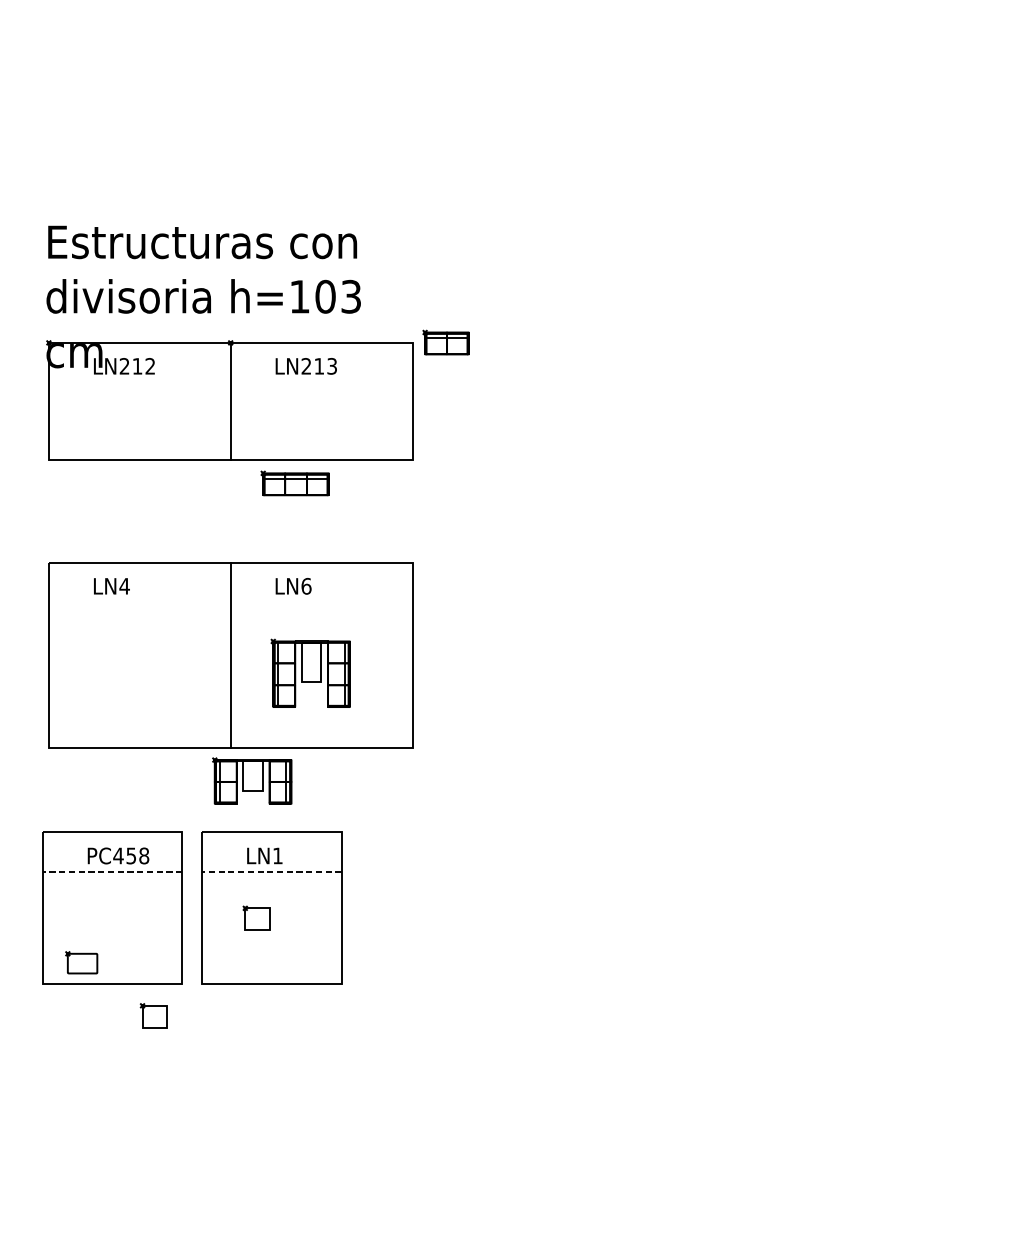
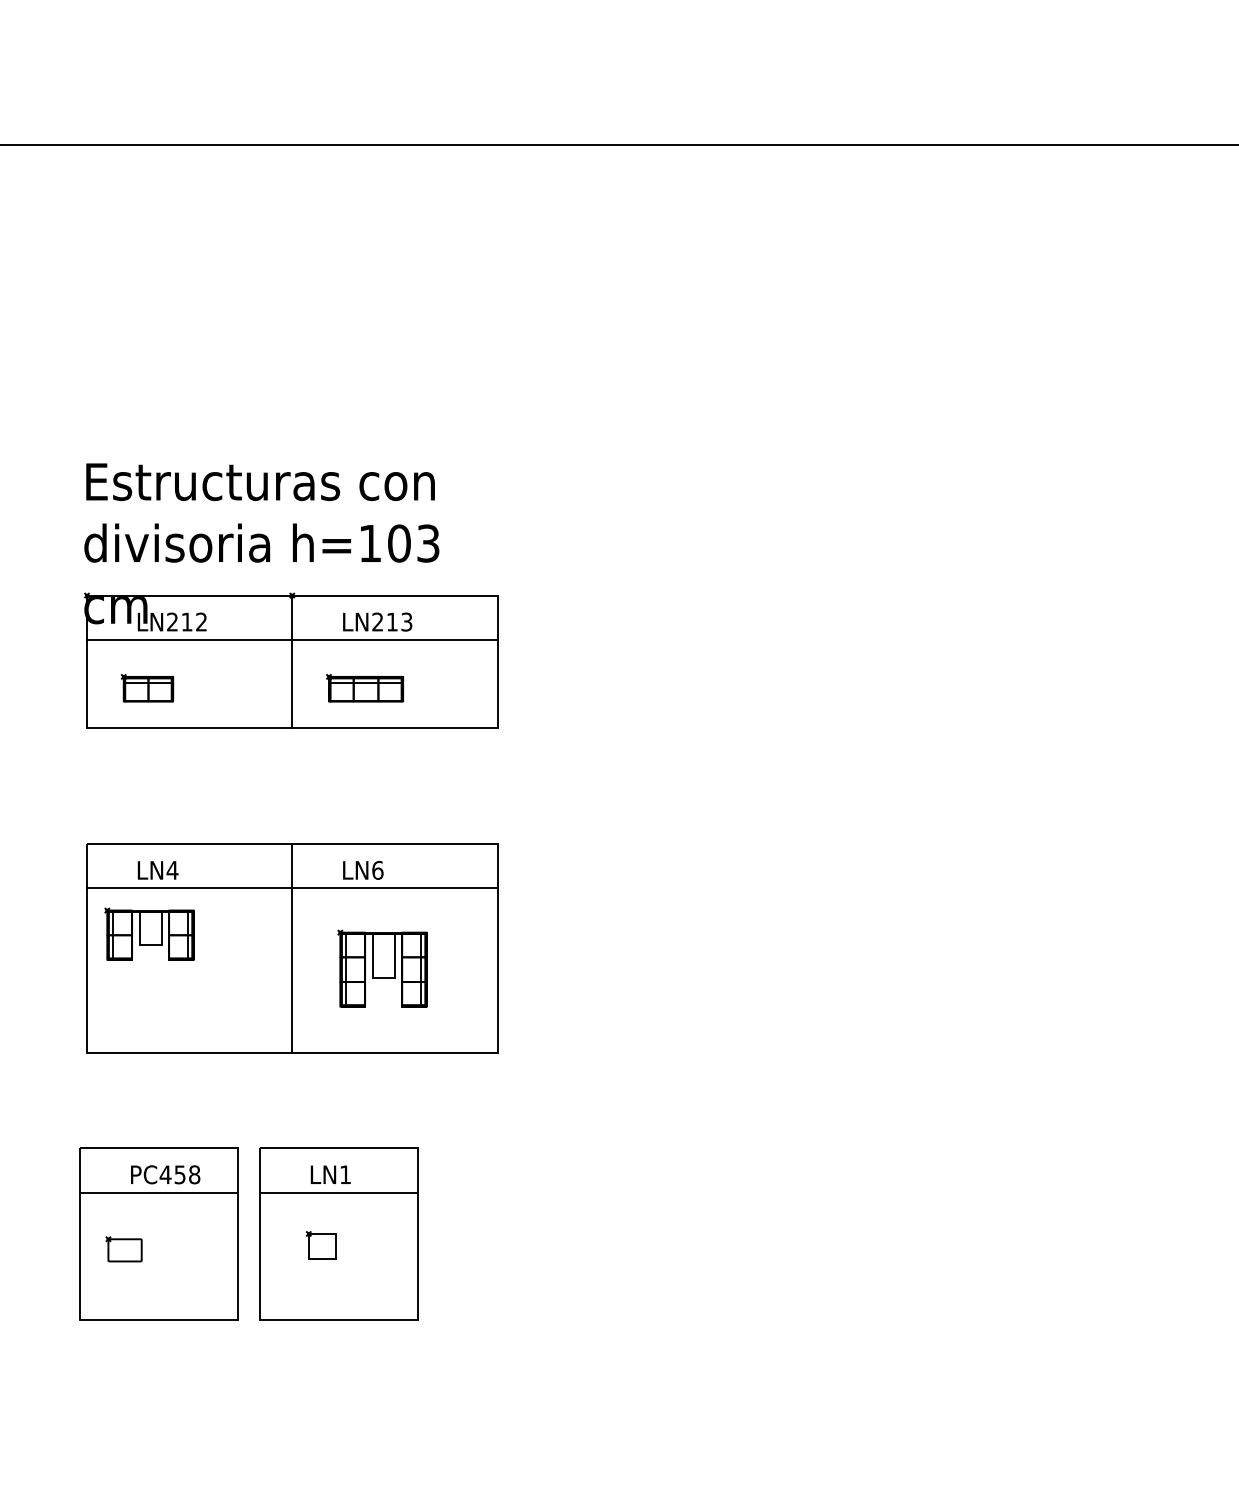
part: (446, 342) -> (147, 688), moved
line: (230, 382) -> (292, 640), added
part: (294, 483) -> (364, 688), moved
line: (230, 602) -> (292, 888), added
part: (252, 780) -> (149, 933), moved
line: (112, 872) -> (158, 1193), dashed -> solid
line: (271, 872) -> (338, 1193), dashed -> solid
part: (81, 962) -> (123, 1249), moved
part: (152, 1016) -> (204, 1355), removed

